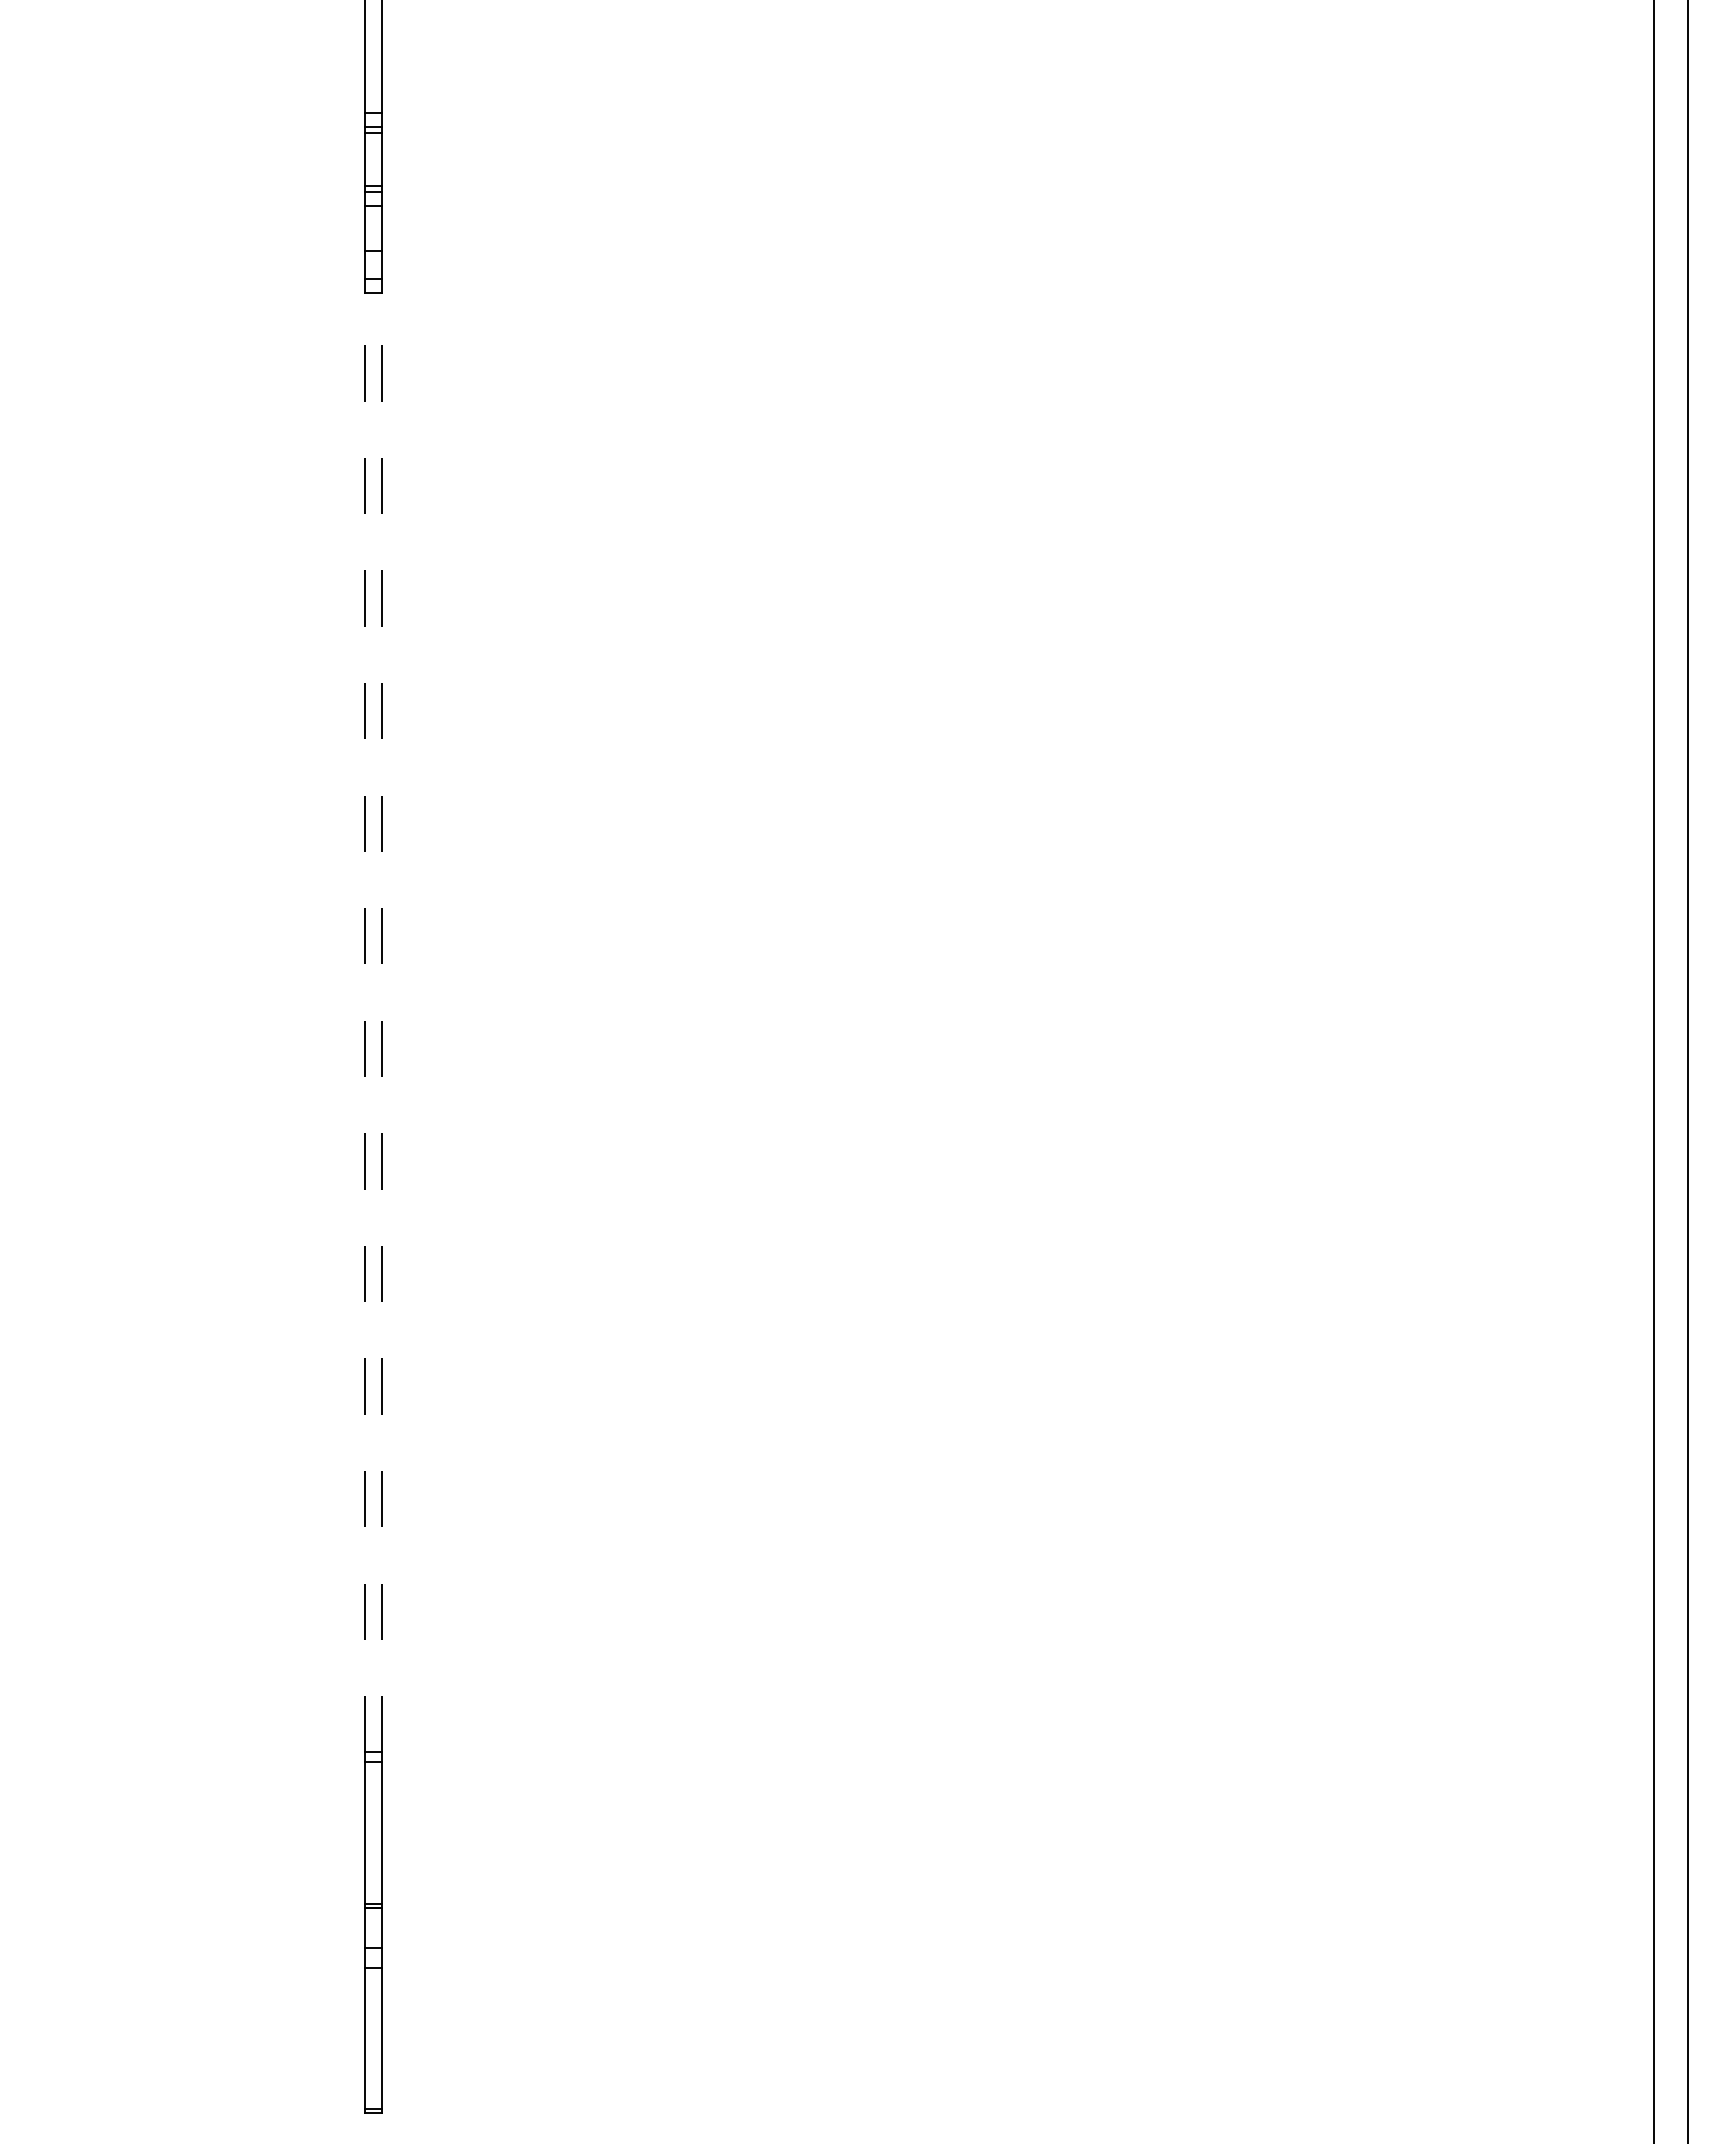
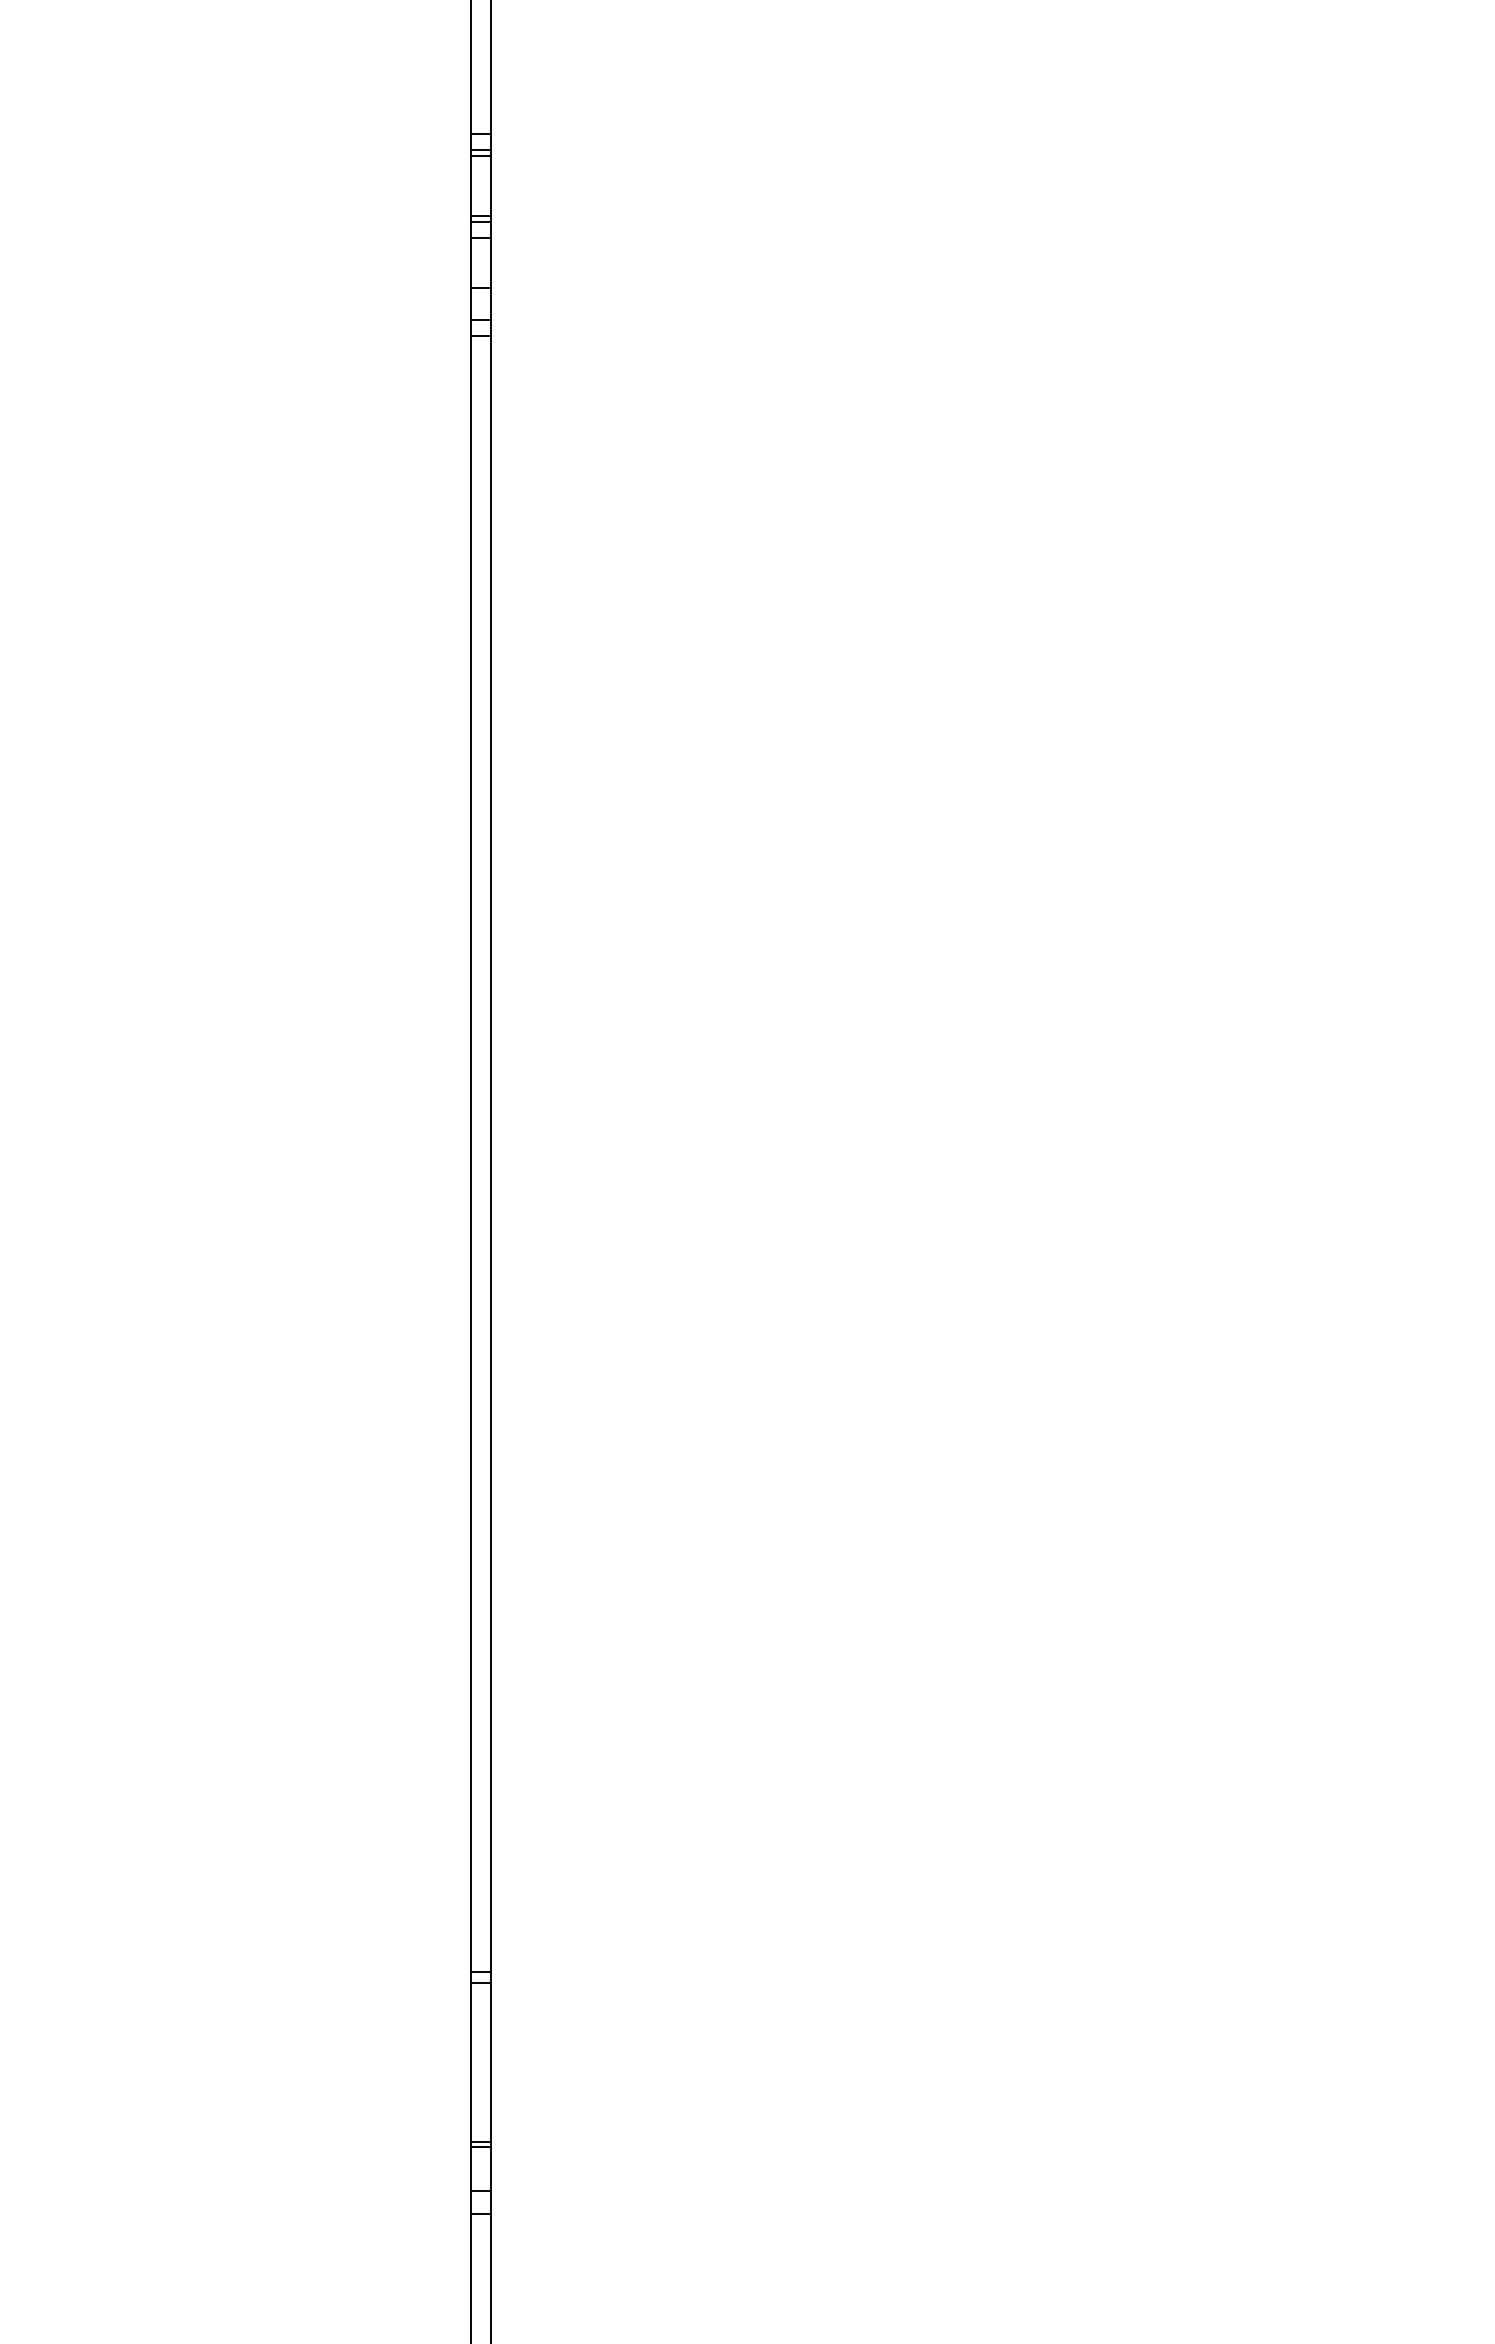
line: (364, 1022) -> (471, 1153), dashed -> solid
line: (382, 1022) -> (491, 1153), dashed -> solid

